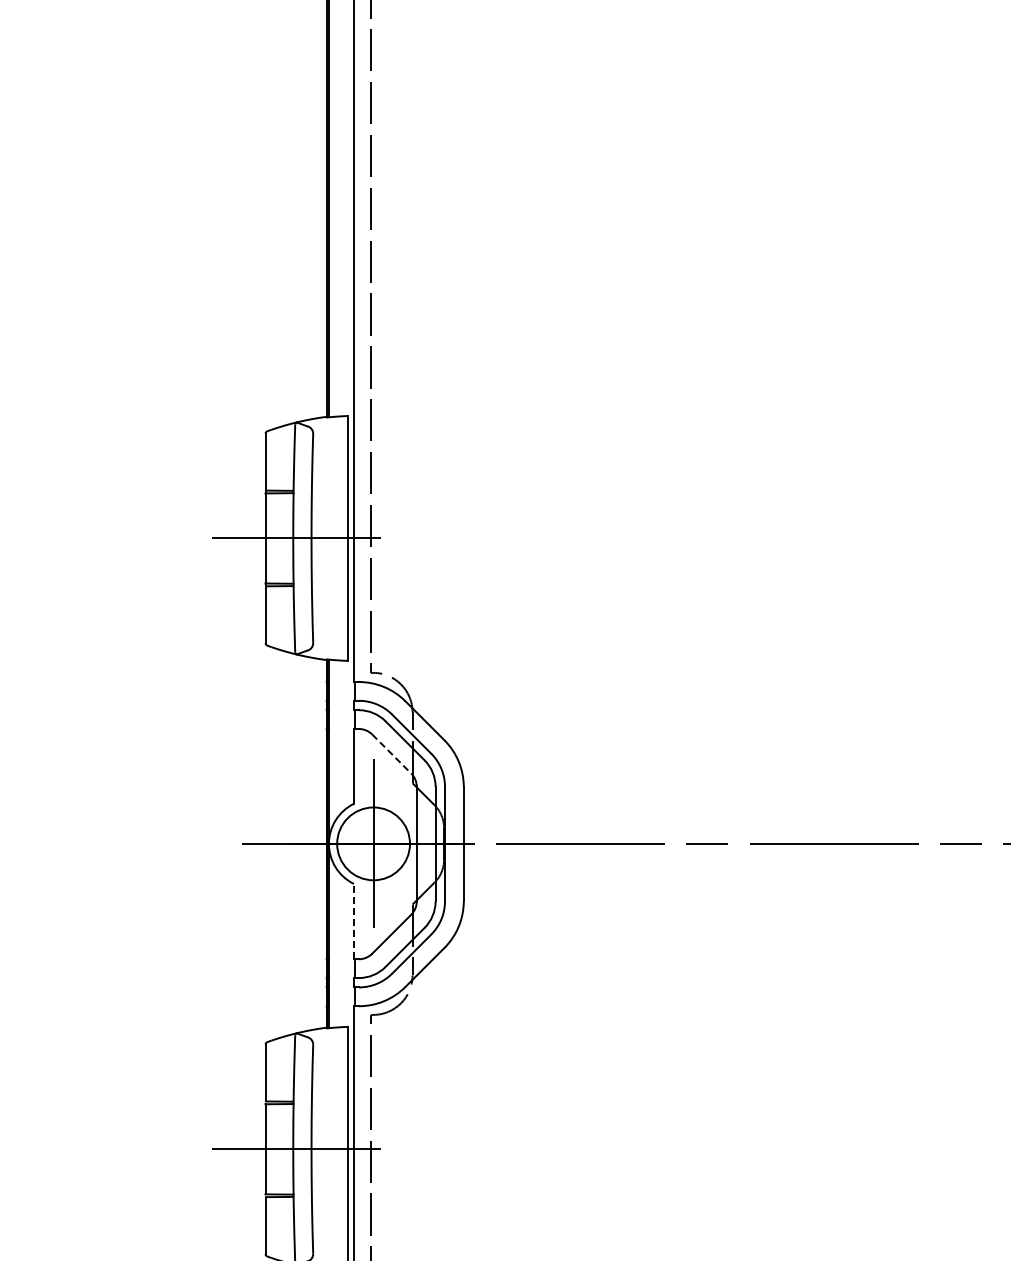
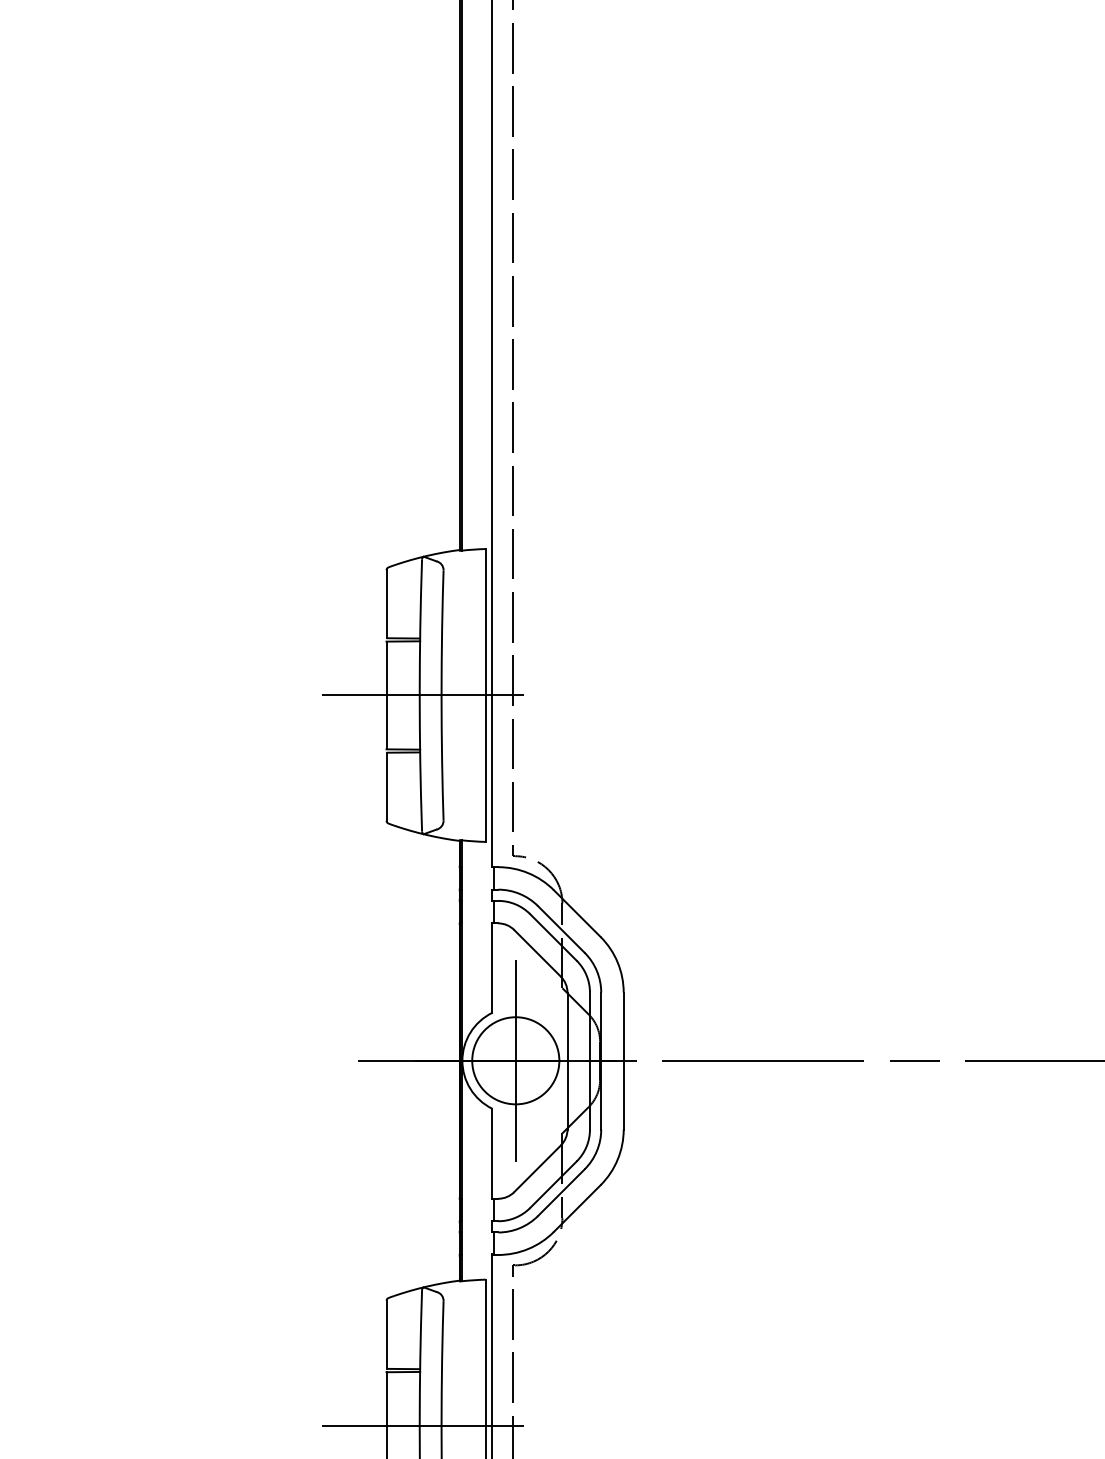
line: (391, 754) -> (537, 953), dashed -> solid
line: (353, 921) -> (491, 1153), dashed -> solid

